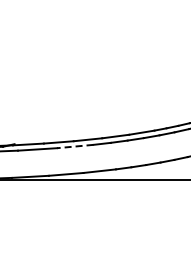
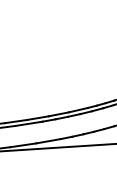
line: (74, 146) -> (28, 123), dashed -> solid

